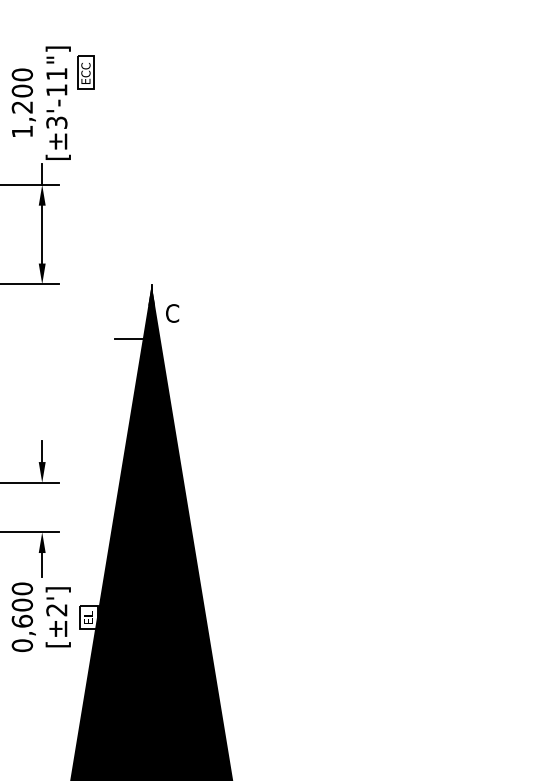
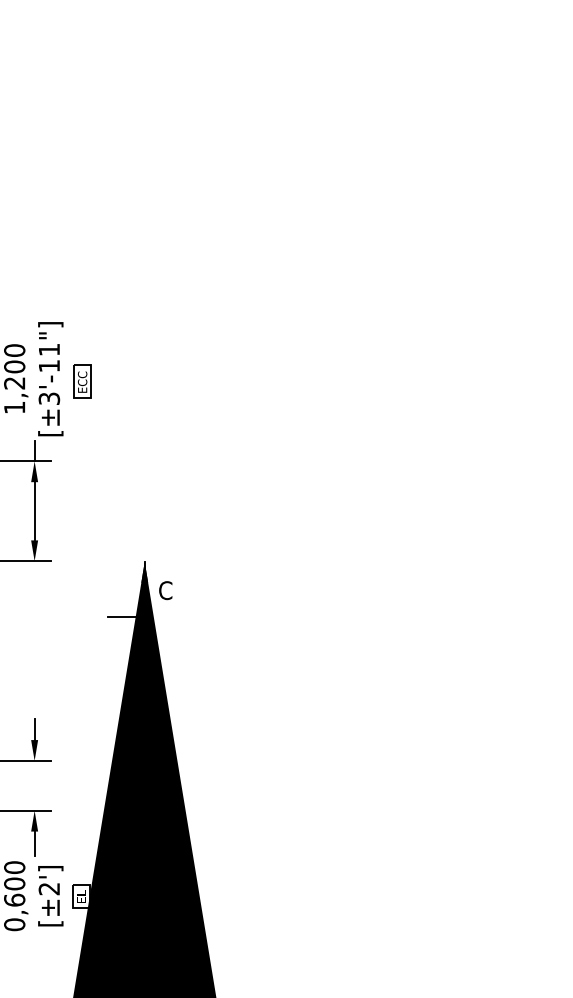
part: (85, 72) -> (82, 381), moved

